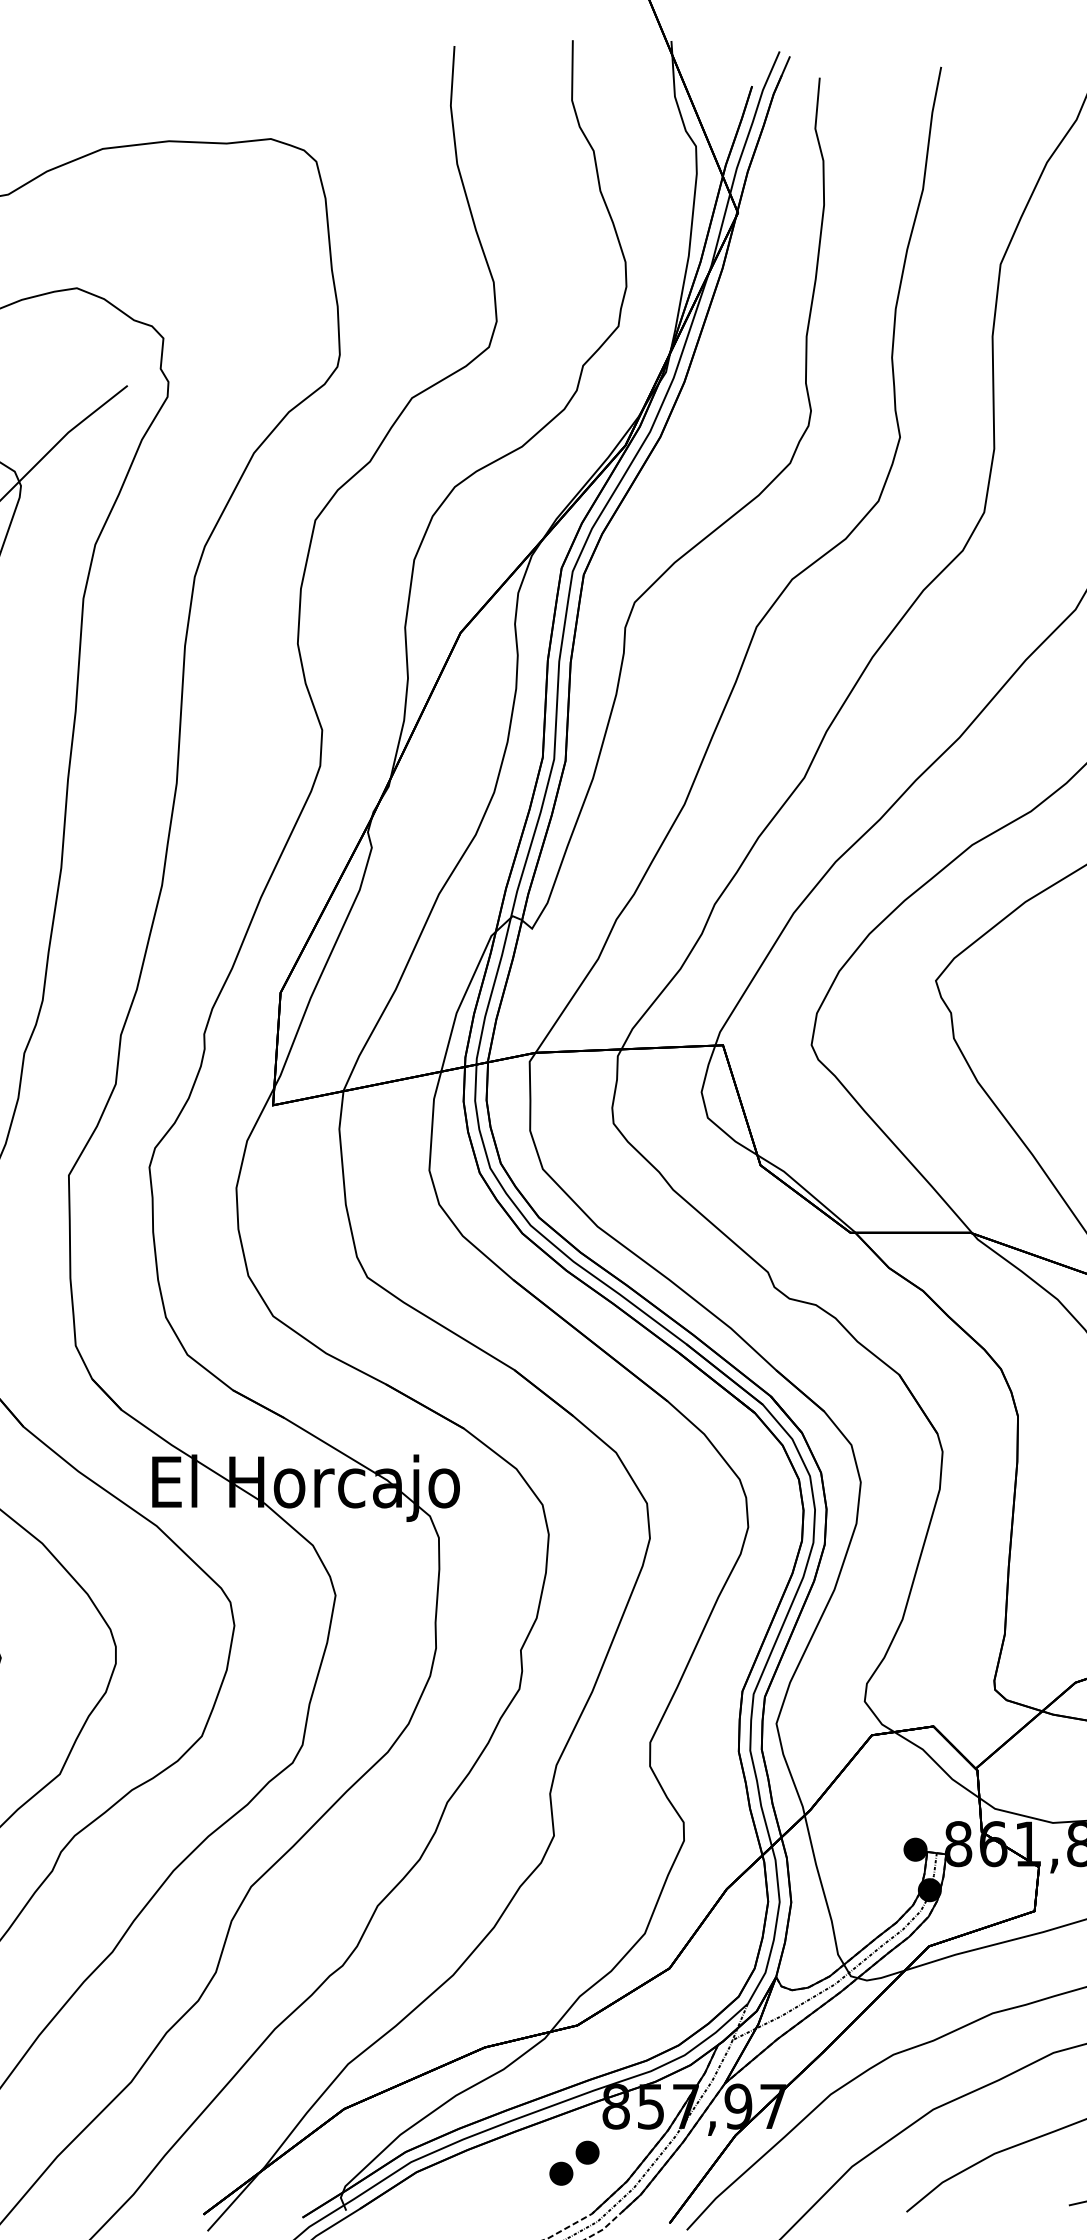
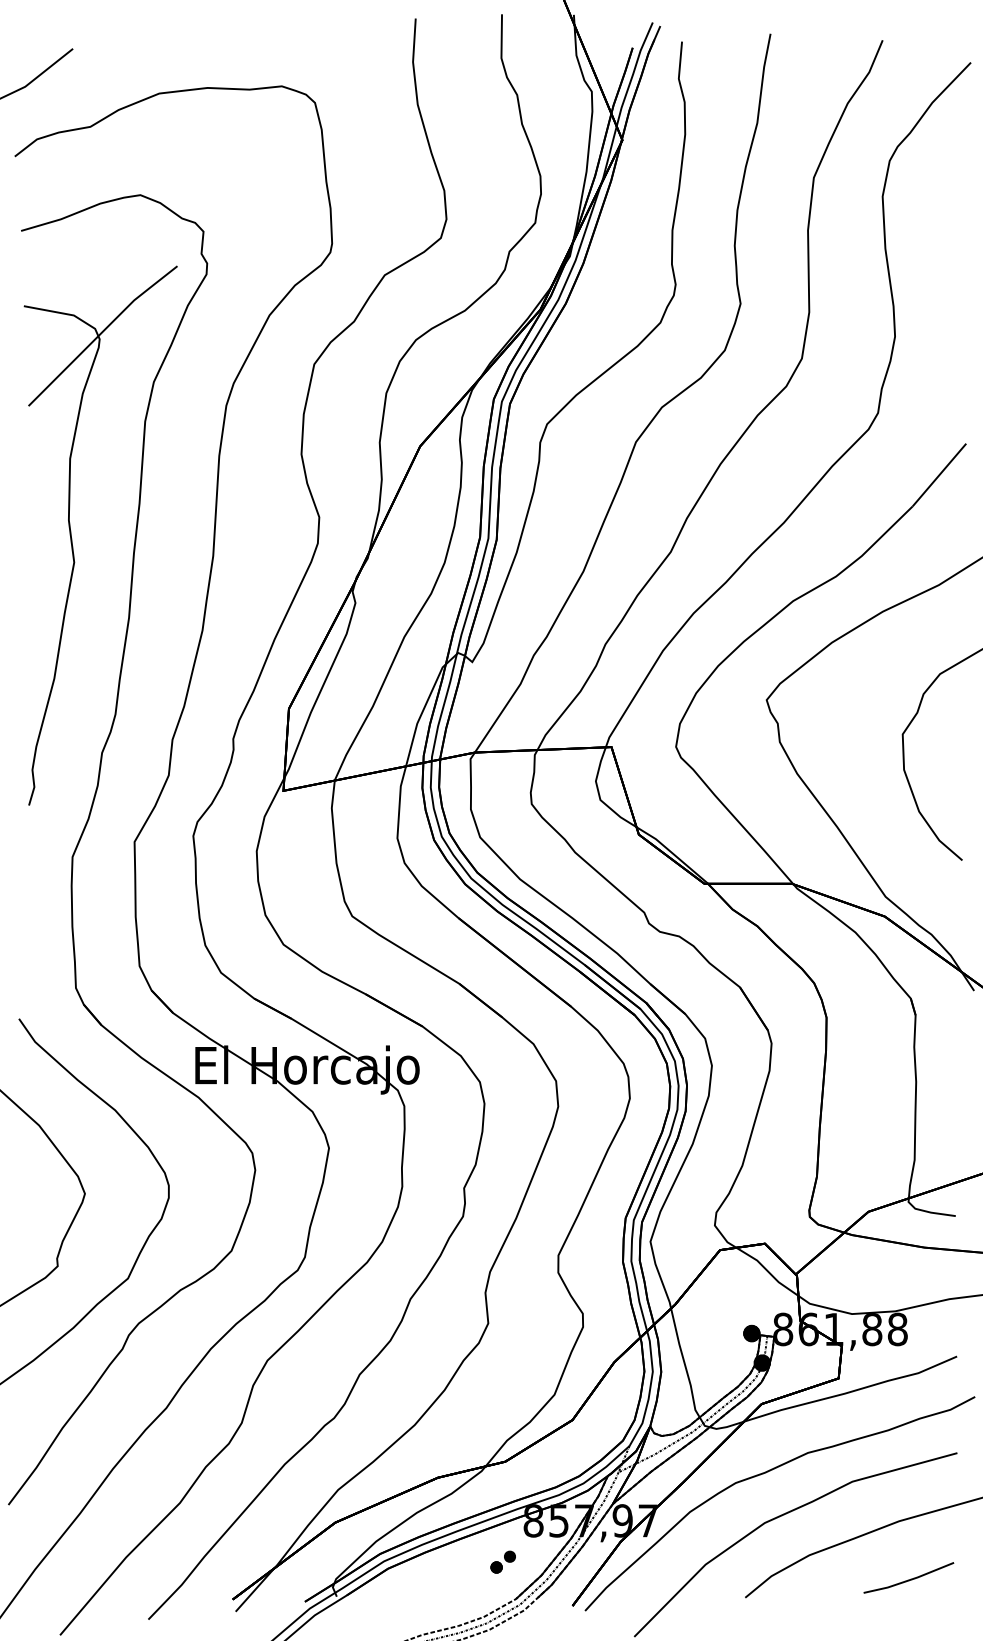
part: (574, 2162) -> (503, 1561), size x0.7

